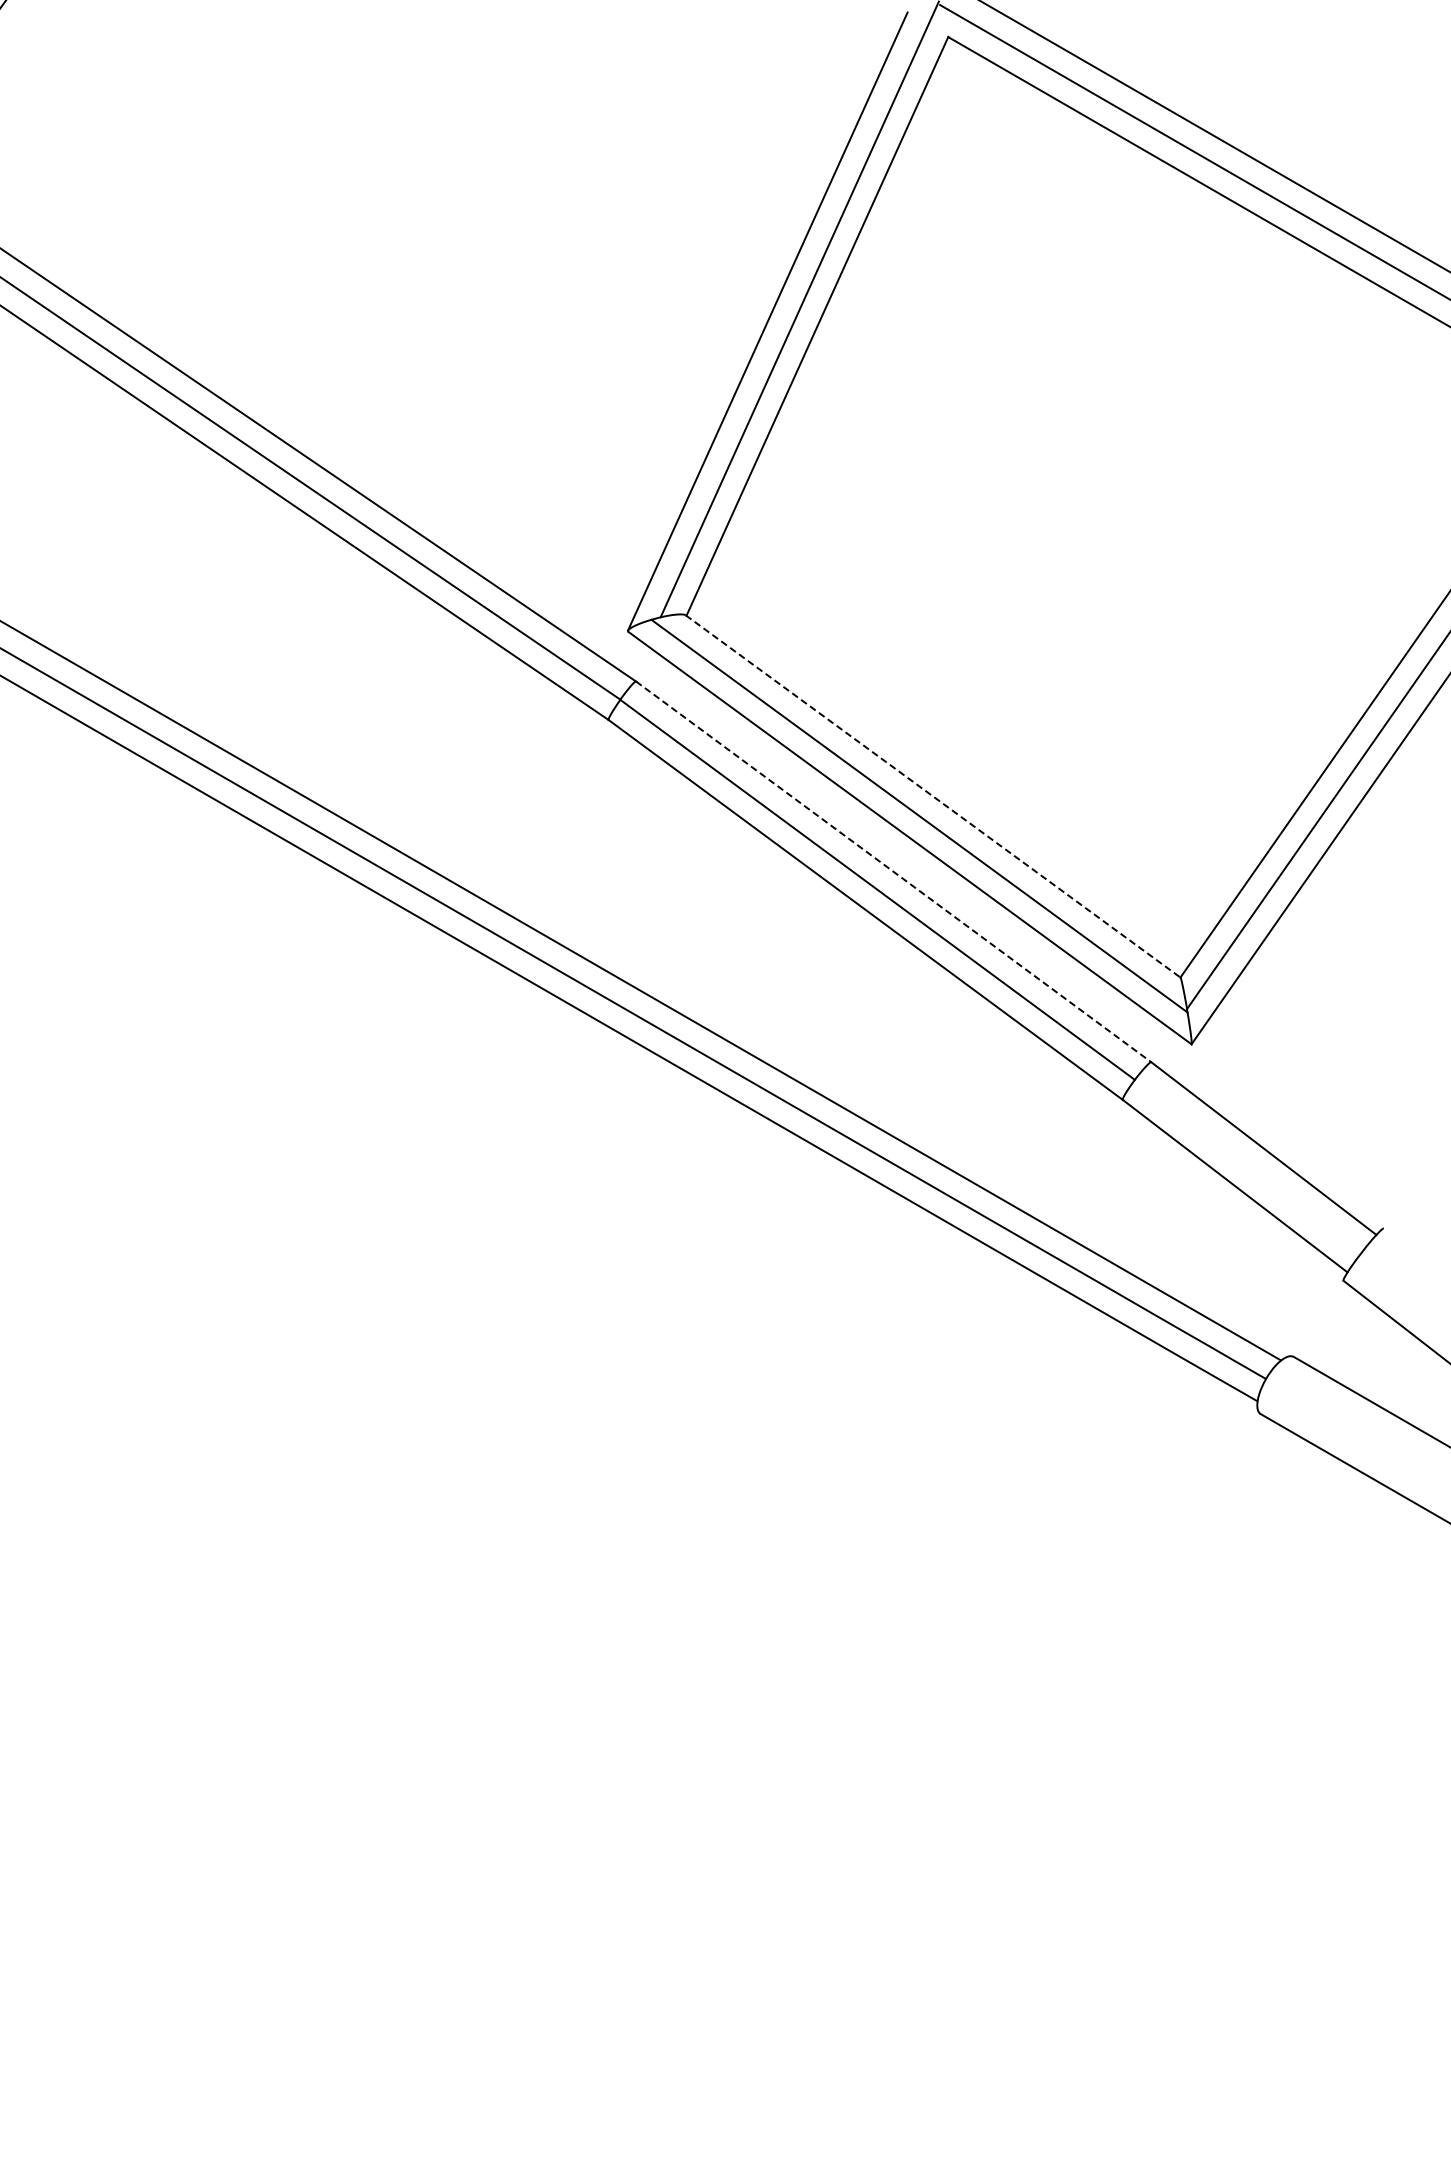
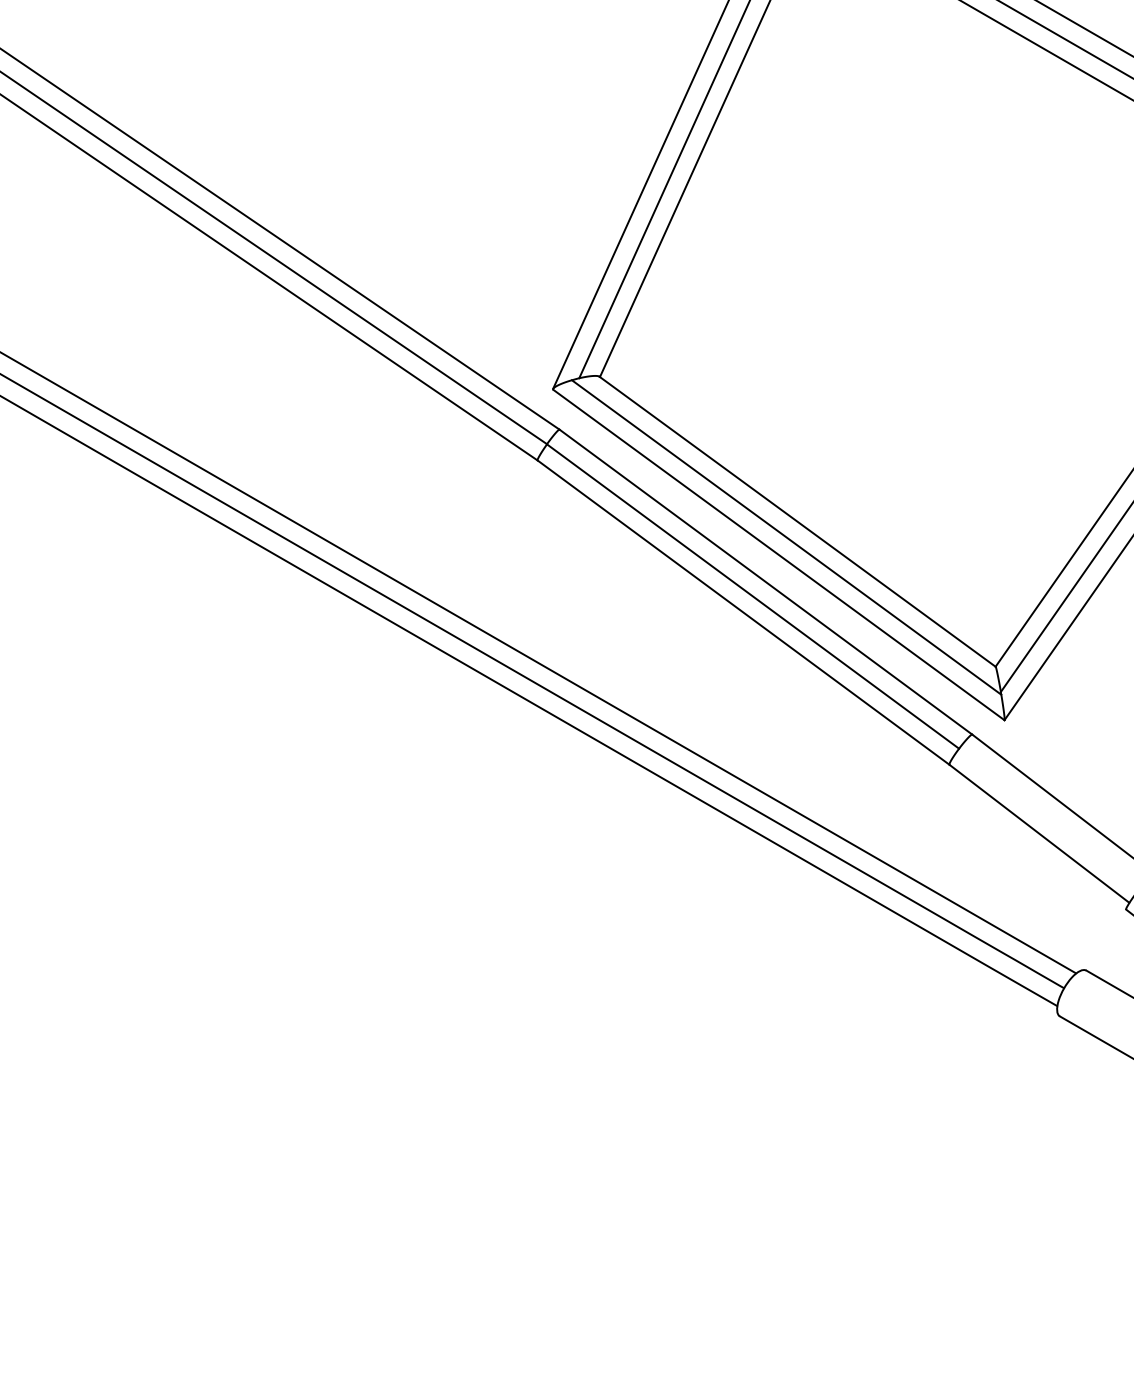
line: (933, 796) -> (797, 521), dashed -> solid
line: (894, 872) -> (766, 582), dashed -> solid

